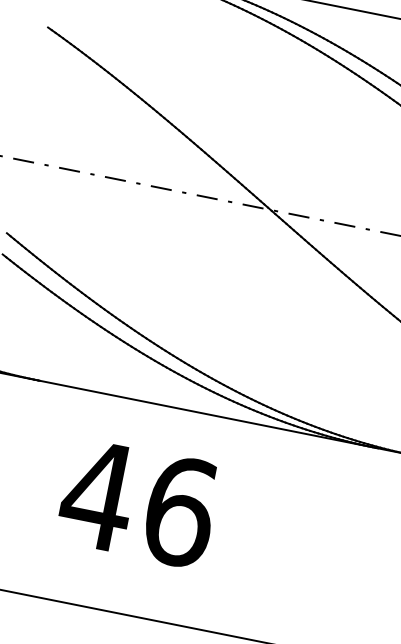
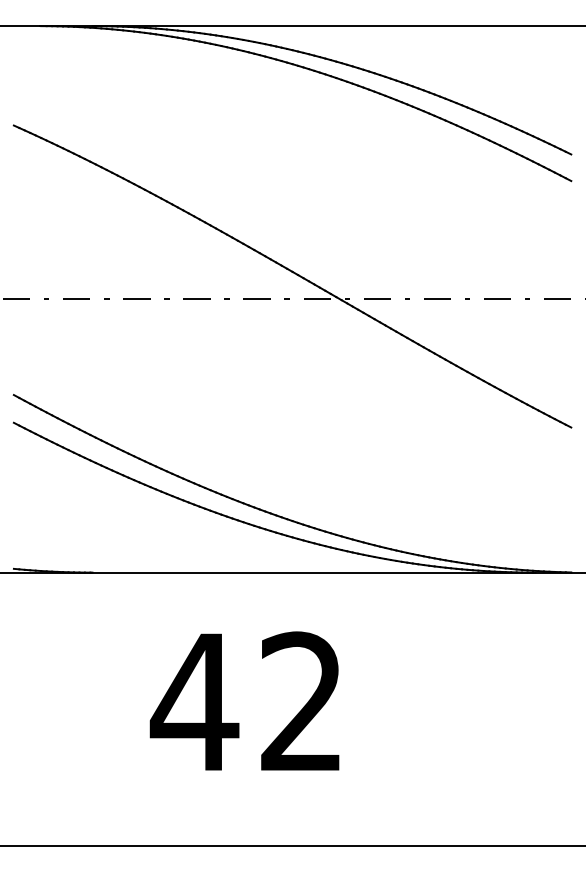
text: (180, 511) -> (302, 702), 46 -> 42

